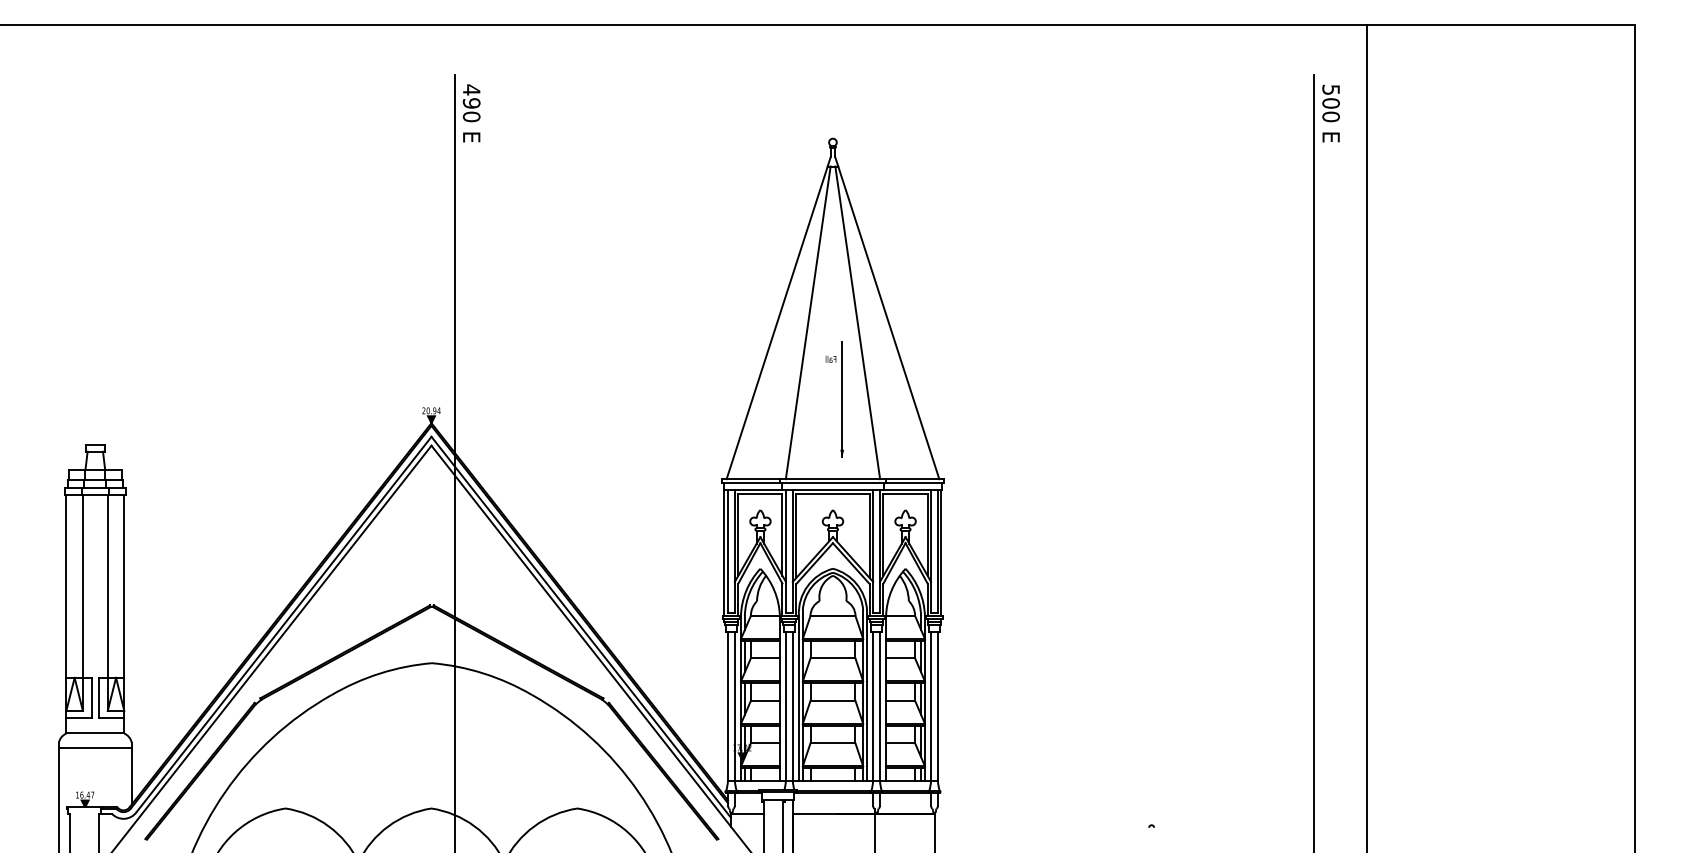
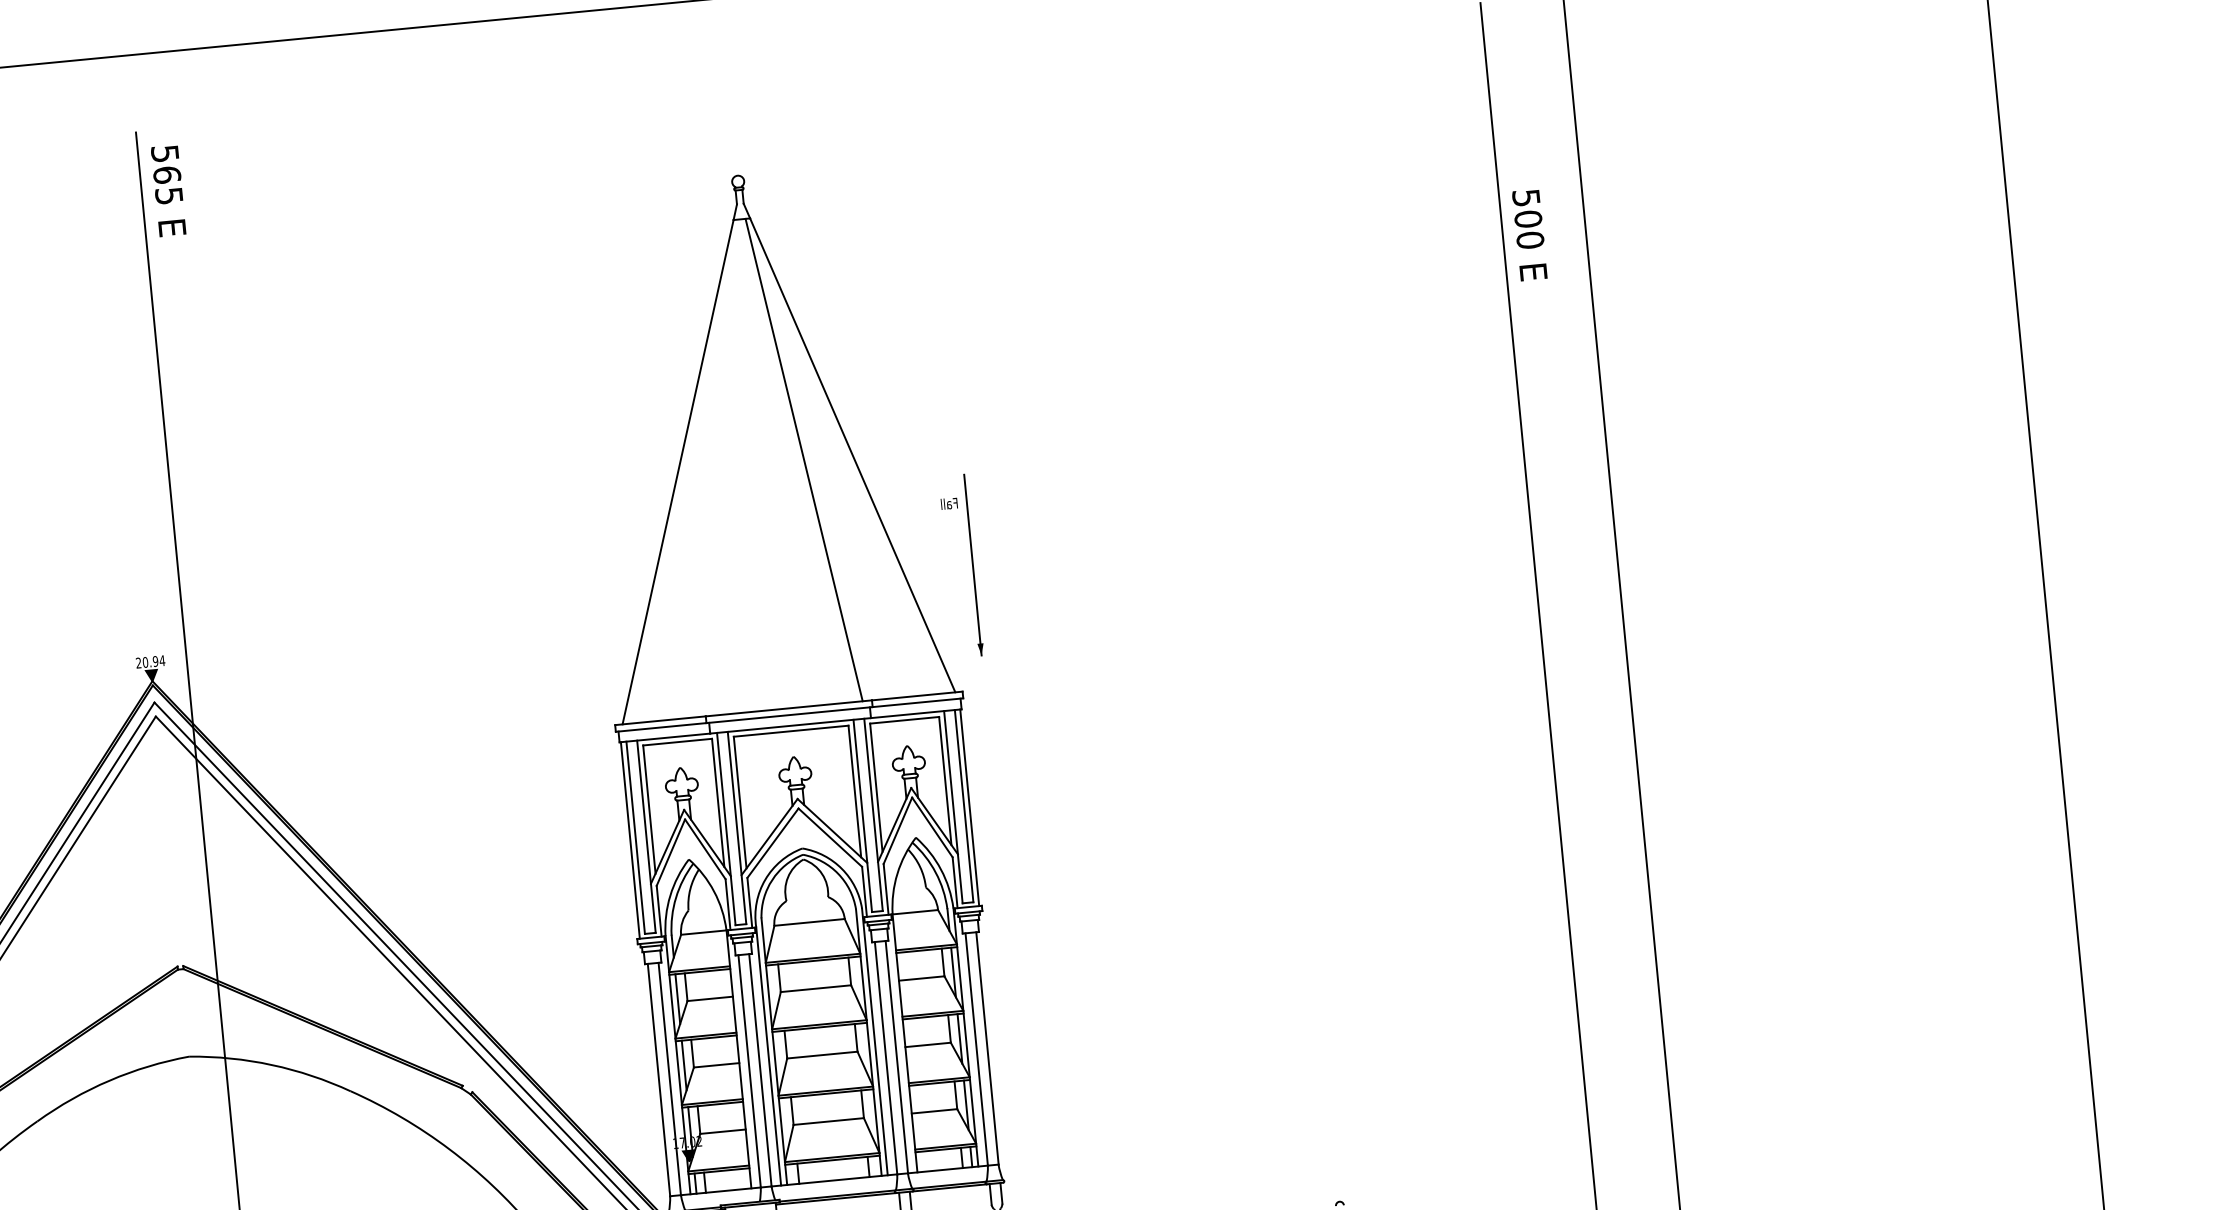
text: (471, 103) -> (166, 175), 490 -> 565
text: (1330, 113) -> (1528, 235), moved
line: (807, 322) -> (725, 467), removed
part: (841, 399) -> (971, 564), moved

